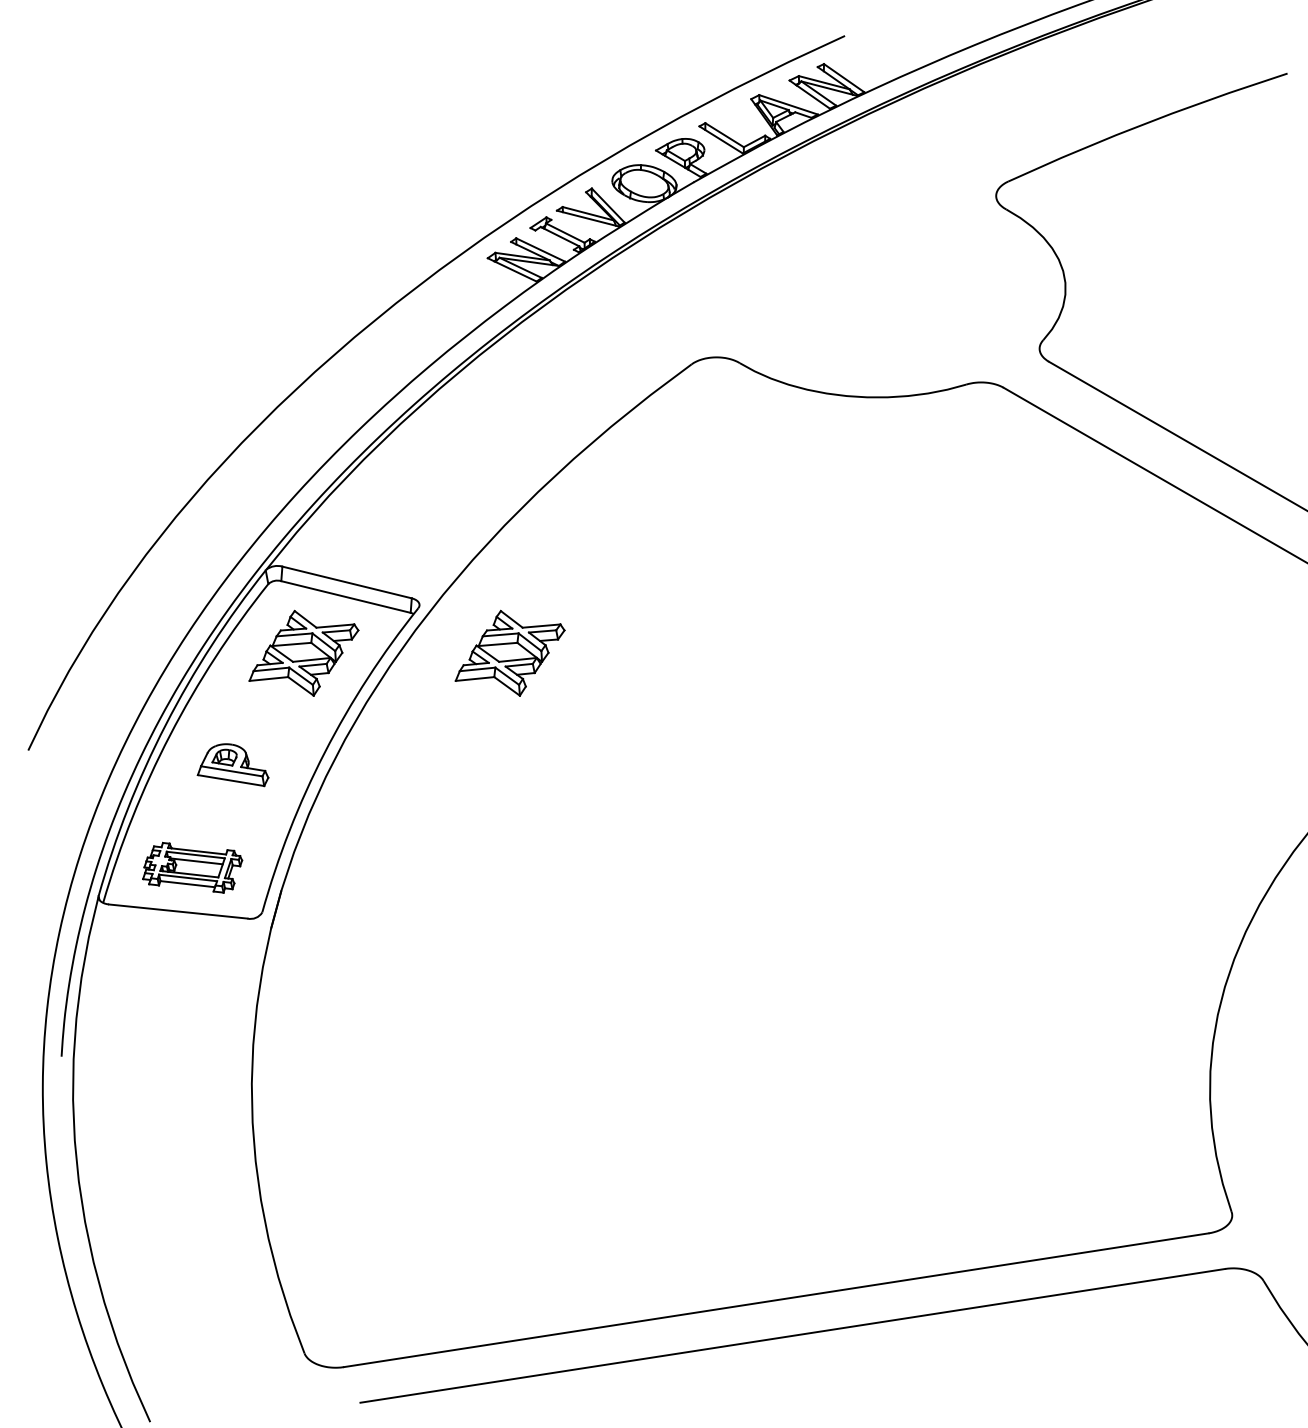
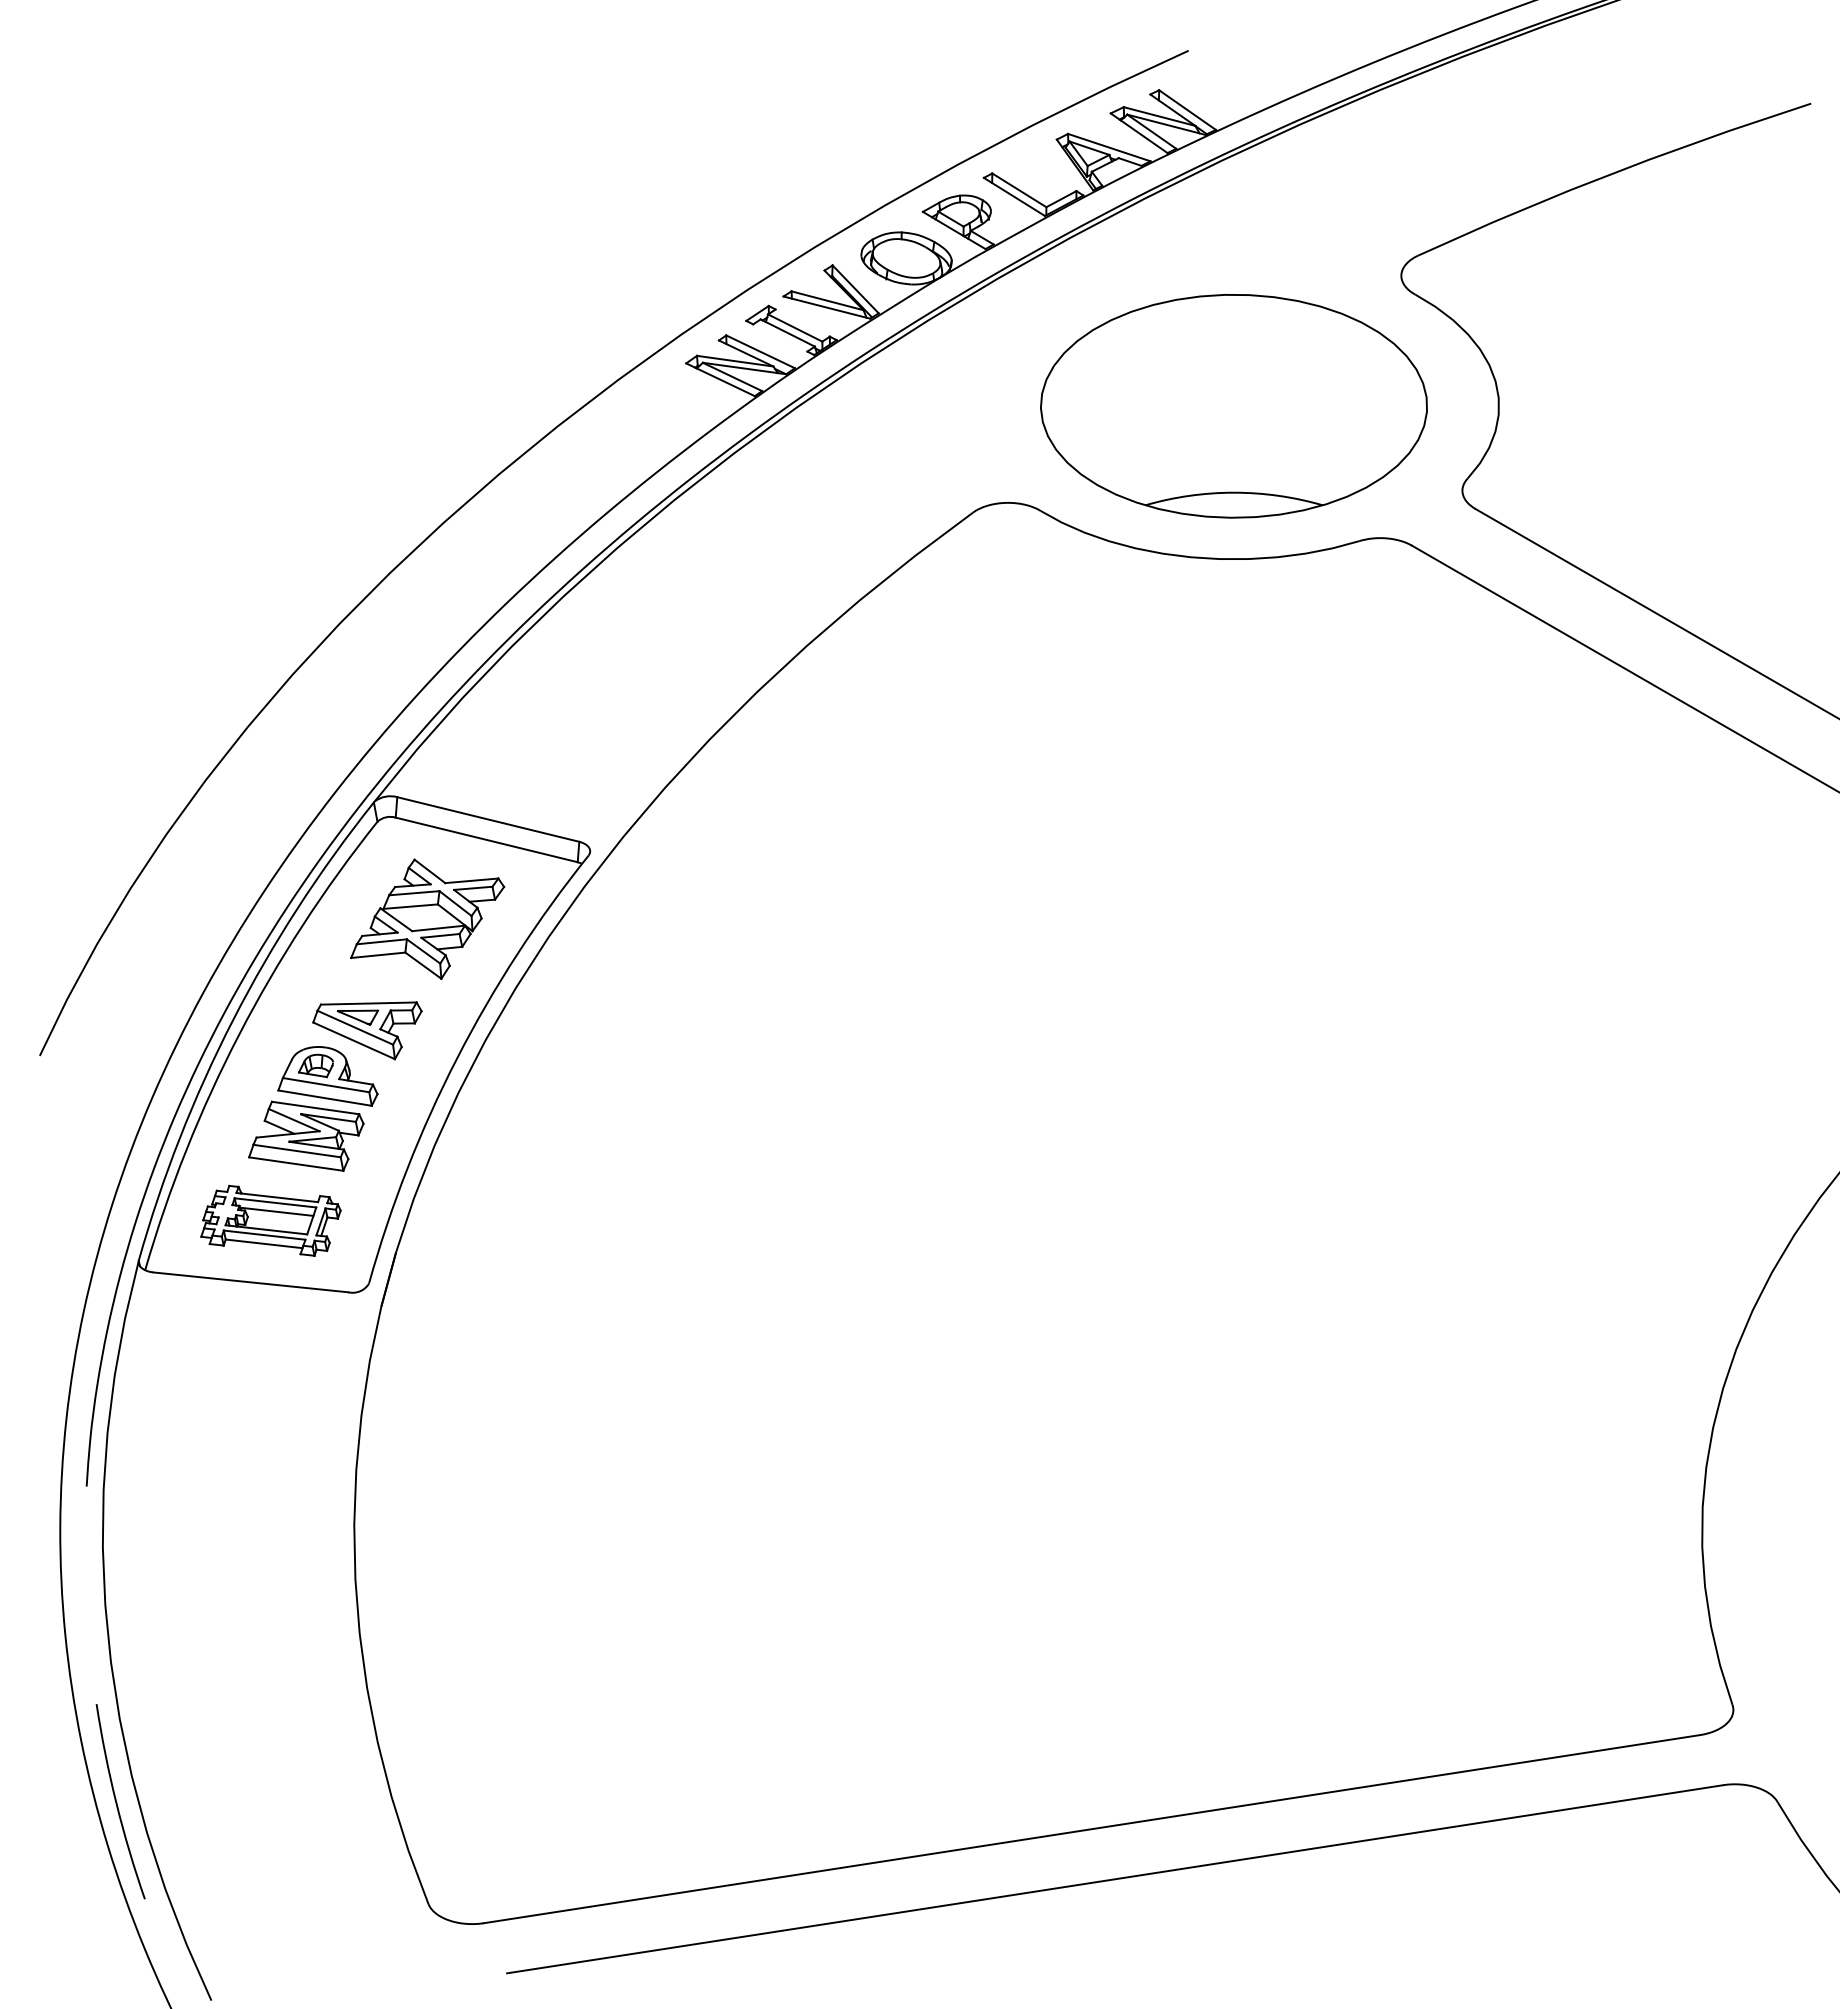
part: (876, 288) -> (1233, 406), added
part: (510, 652) -> (717, 918), removed
part: (261, 732) -> (367, 1030), added
part: (217, 807) -> (306, 1135), added
arc: (83, 1281) -> (117, 1802), added

